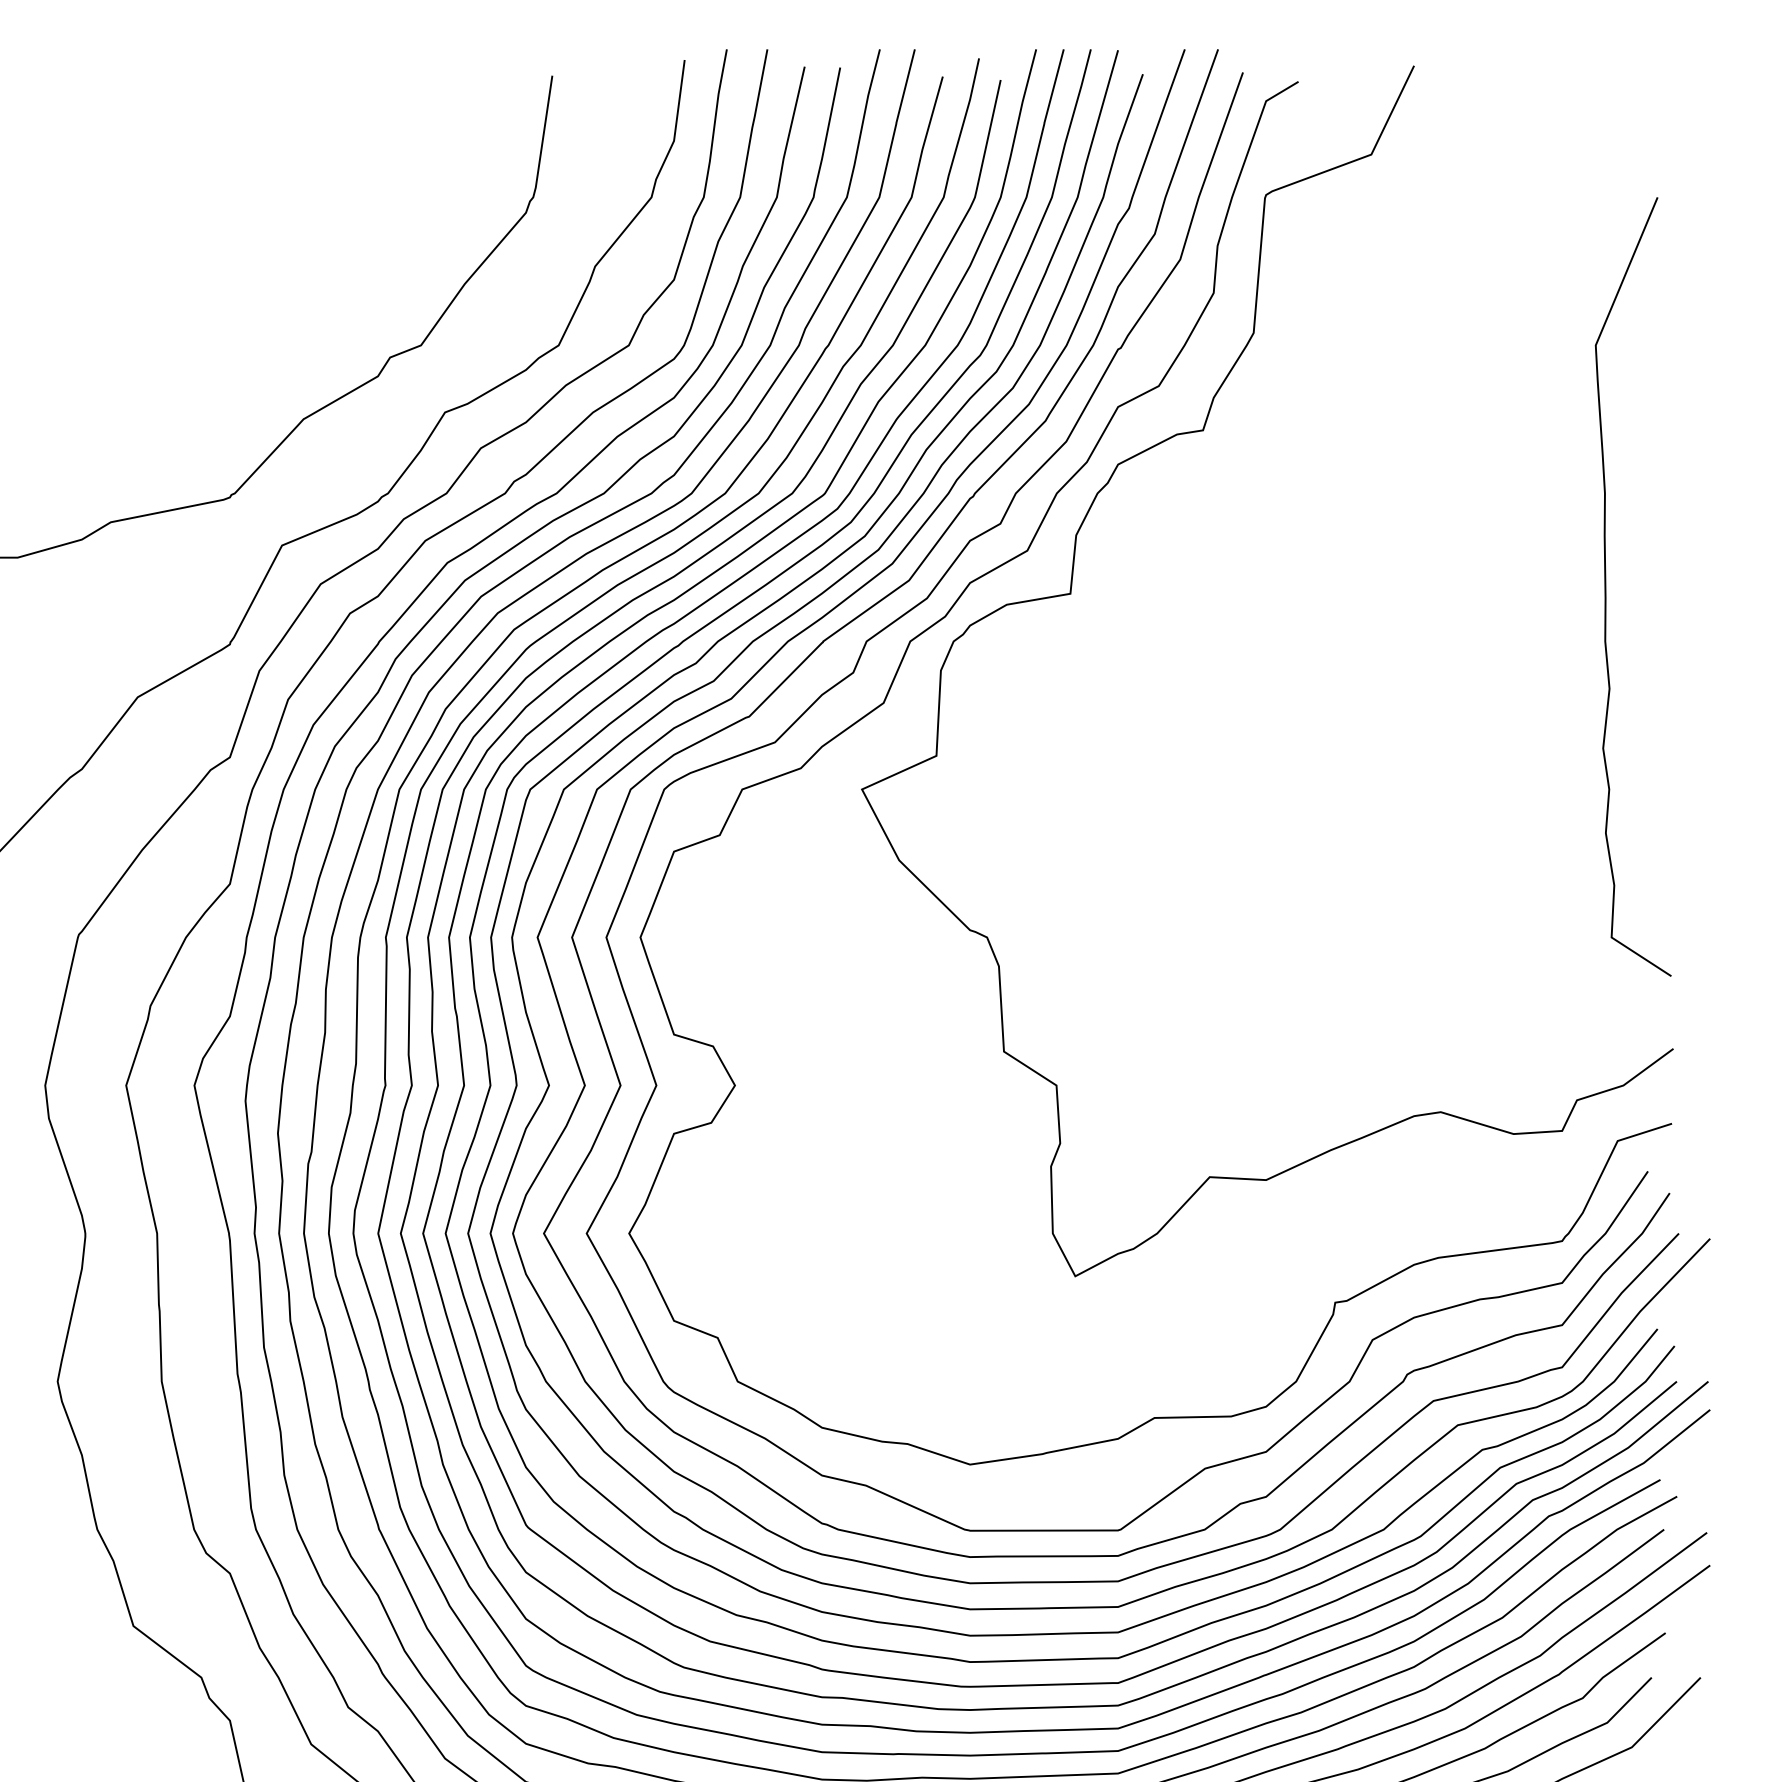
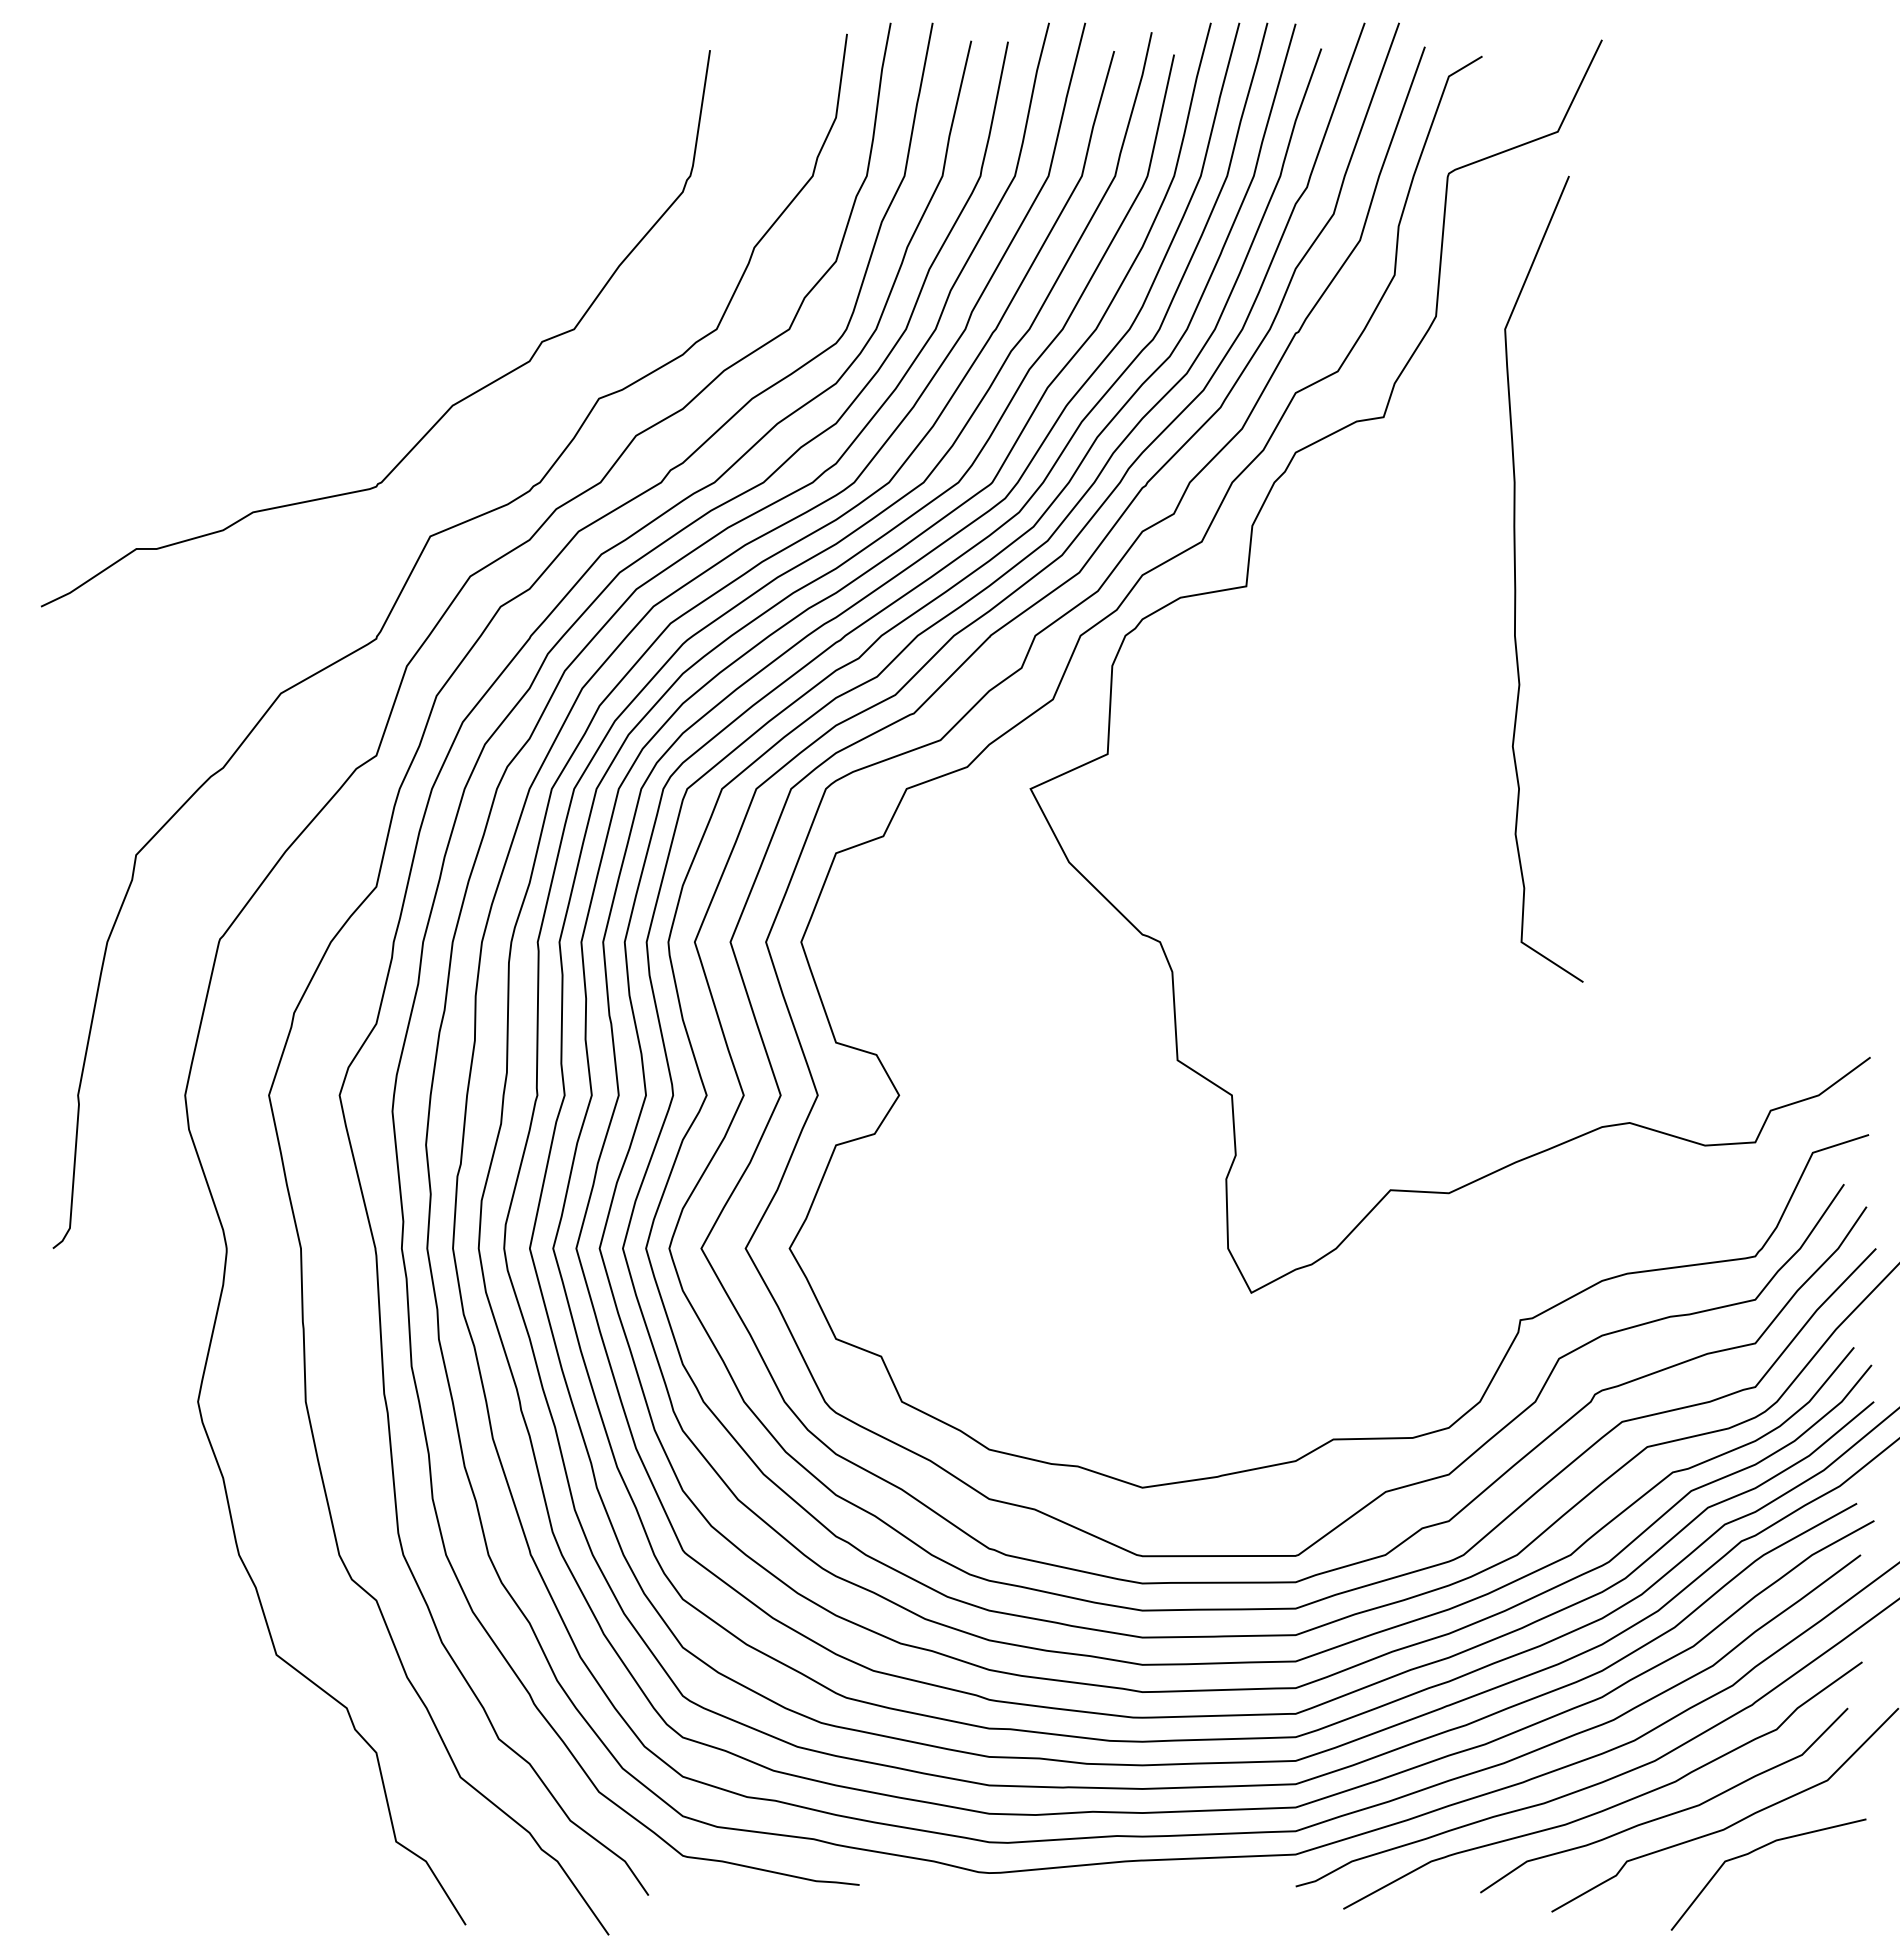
curve: (1606, 591) -> (1516, 584), moved

